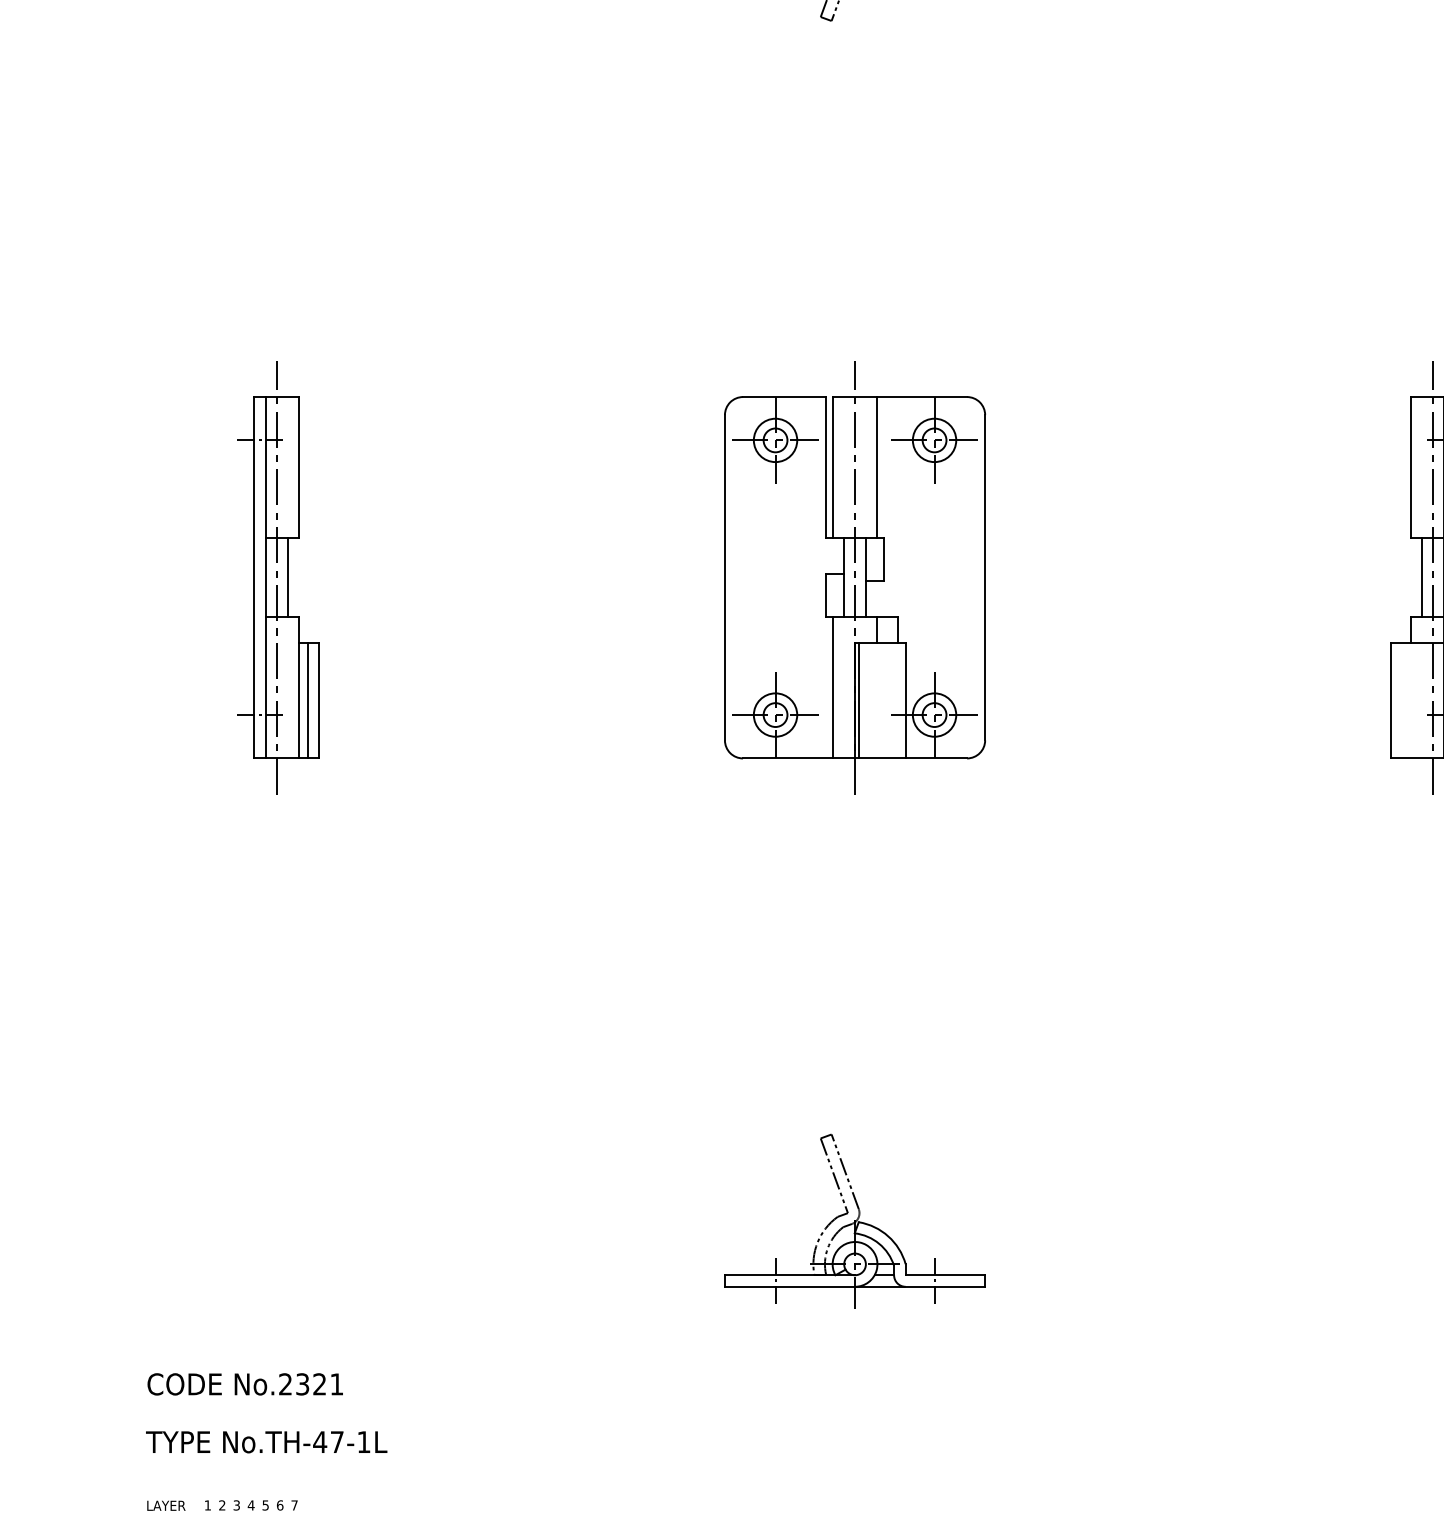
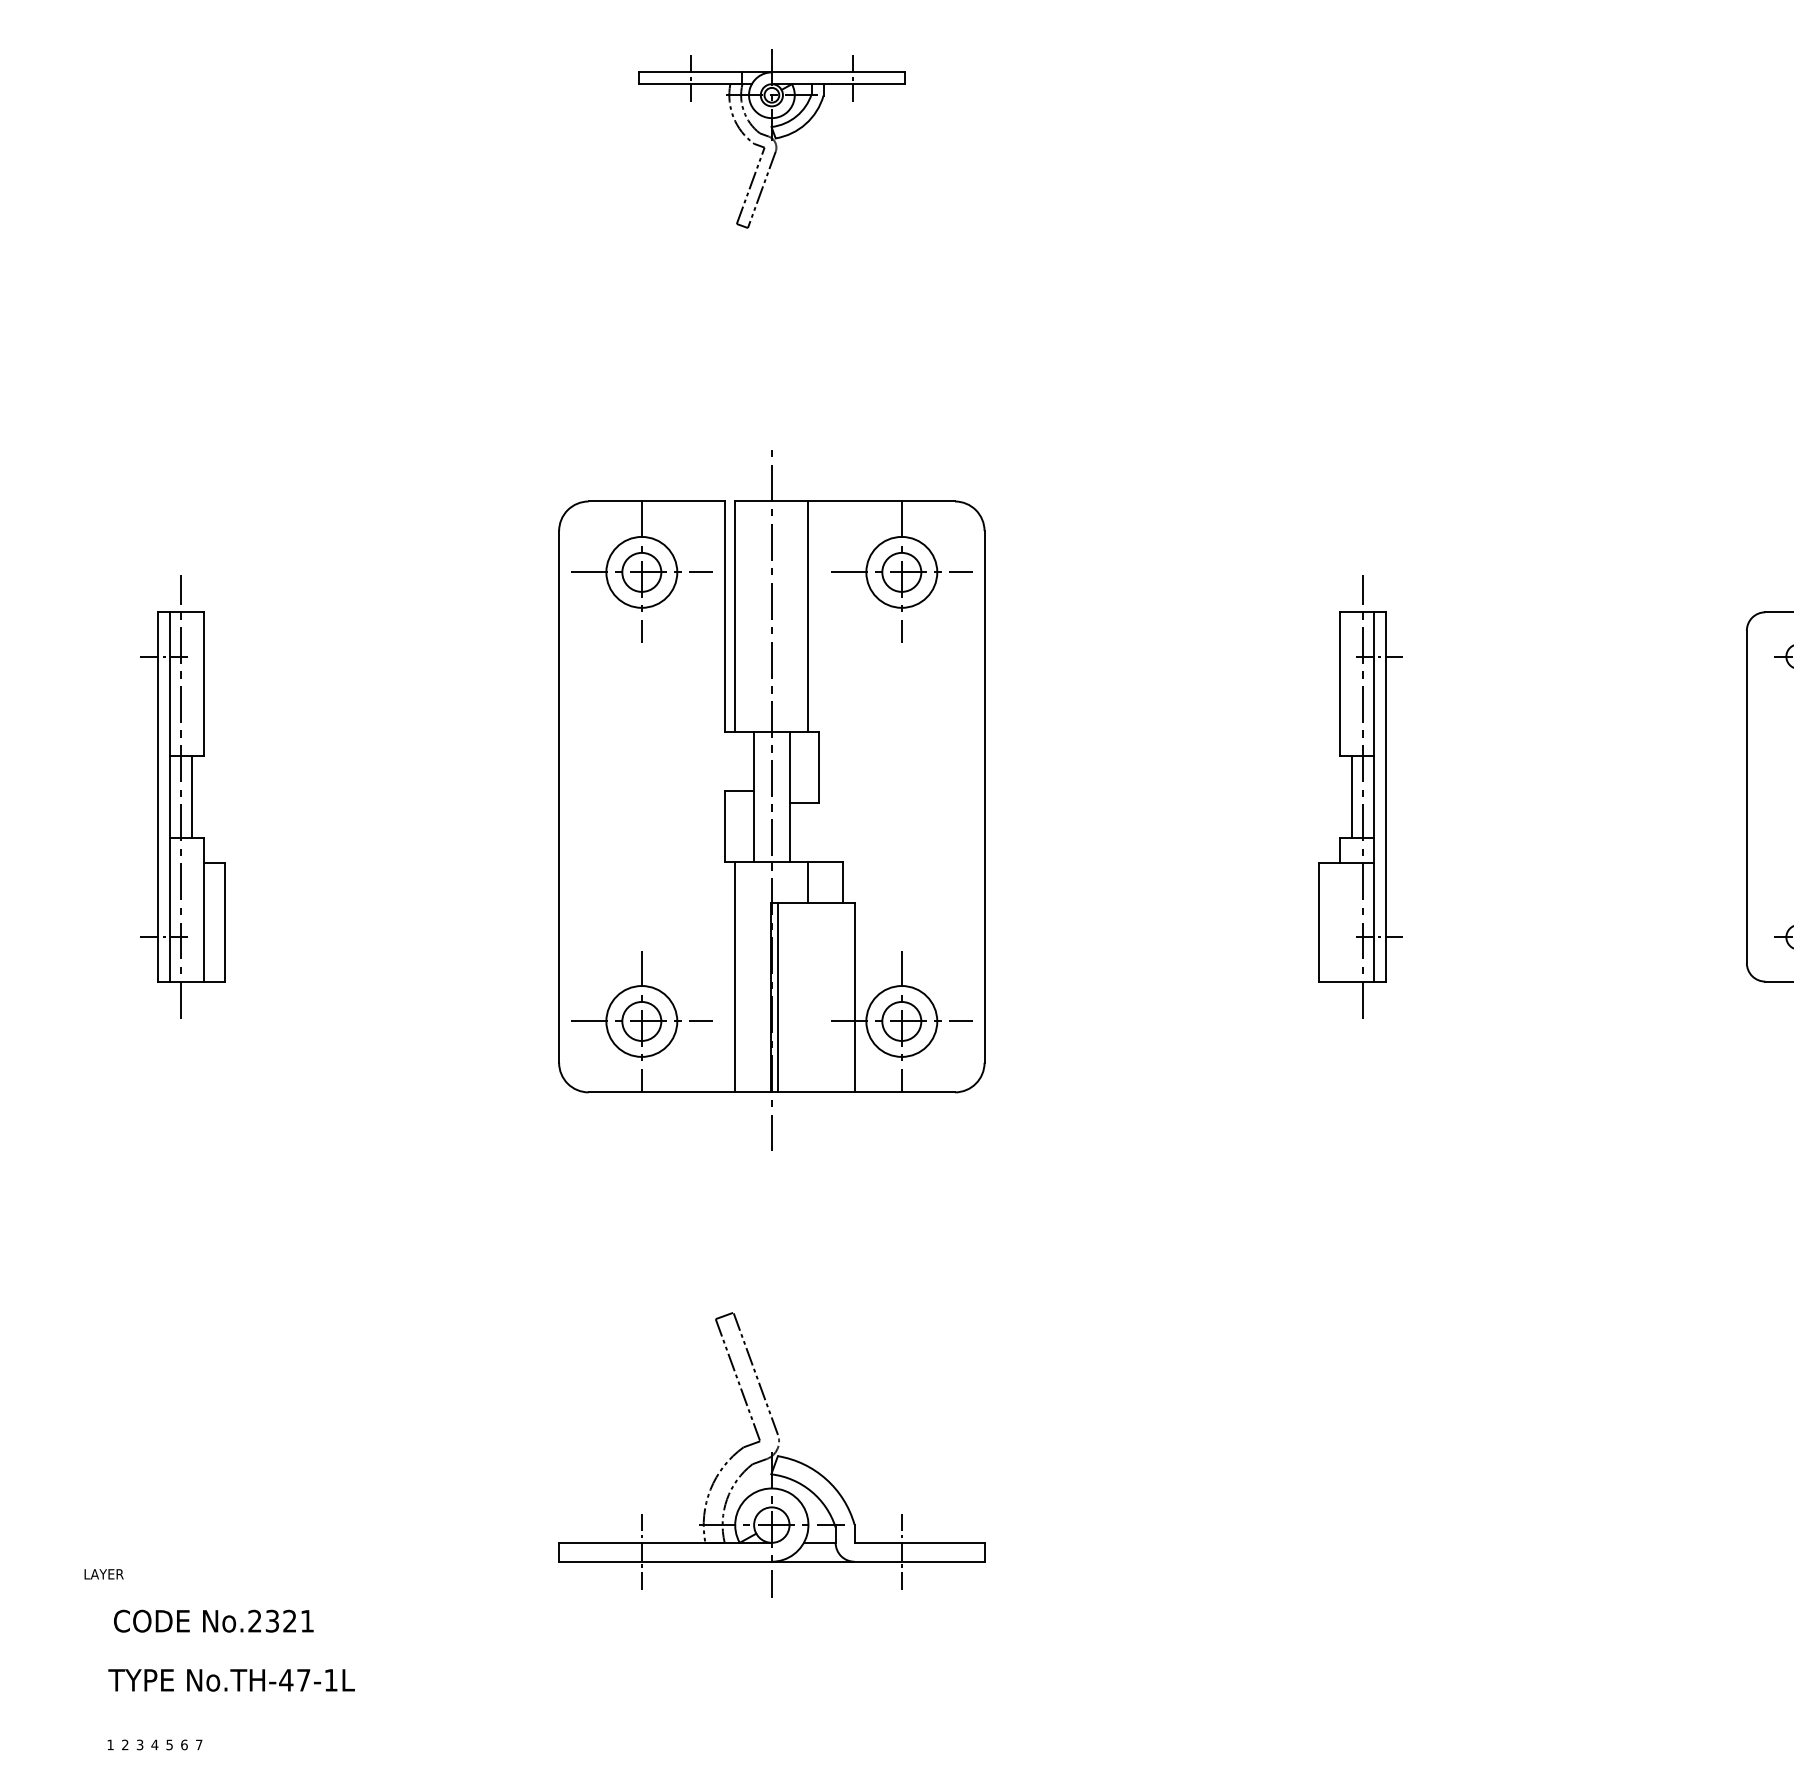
part: (854, 577) -> (771, 796), size x1.6
line: (308, 700) -> (213, 922), removed
part: (854, 1221) -> (771, 1454), size x1.6
text: (245, 1383) -> (213, 1620), moved
text: (266, 1442) -> (231, 1680), moved
text: (165, 1505) -> (103, 1574), moved

